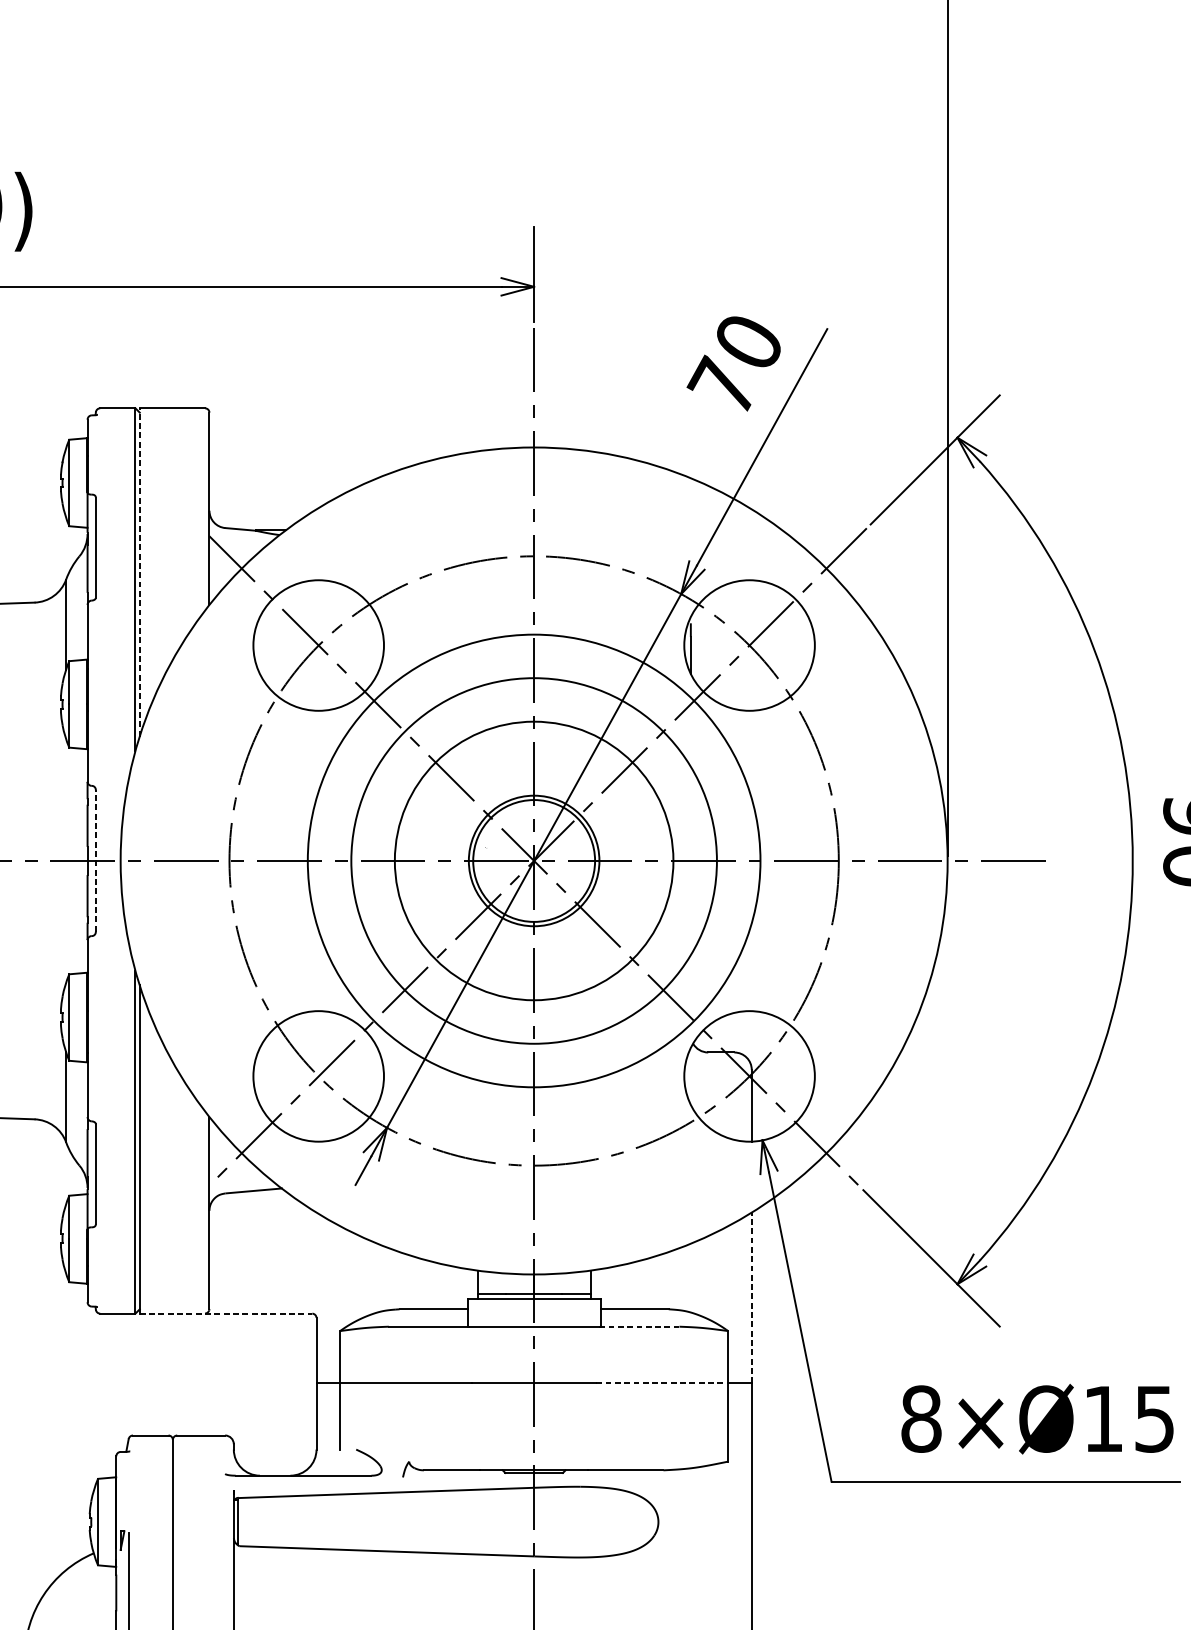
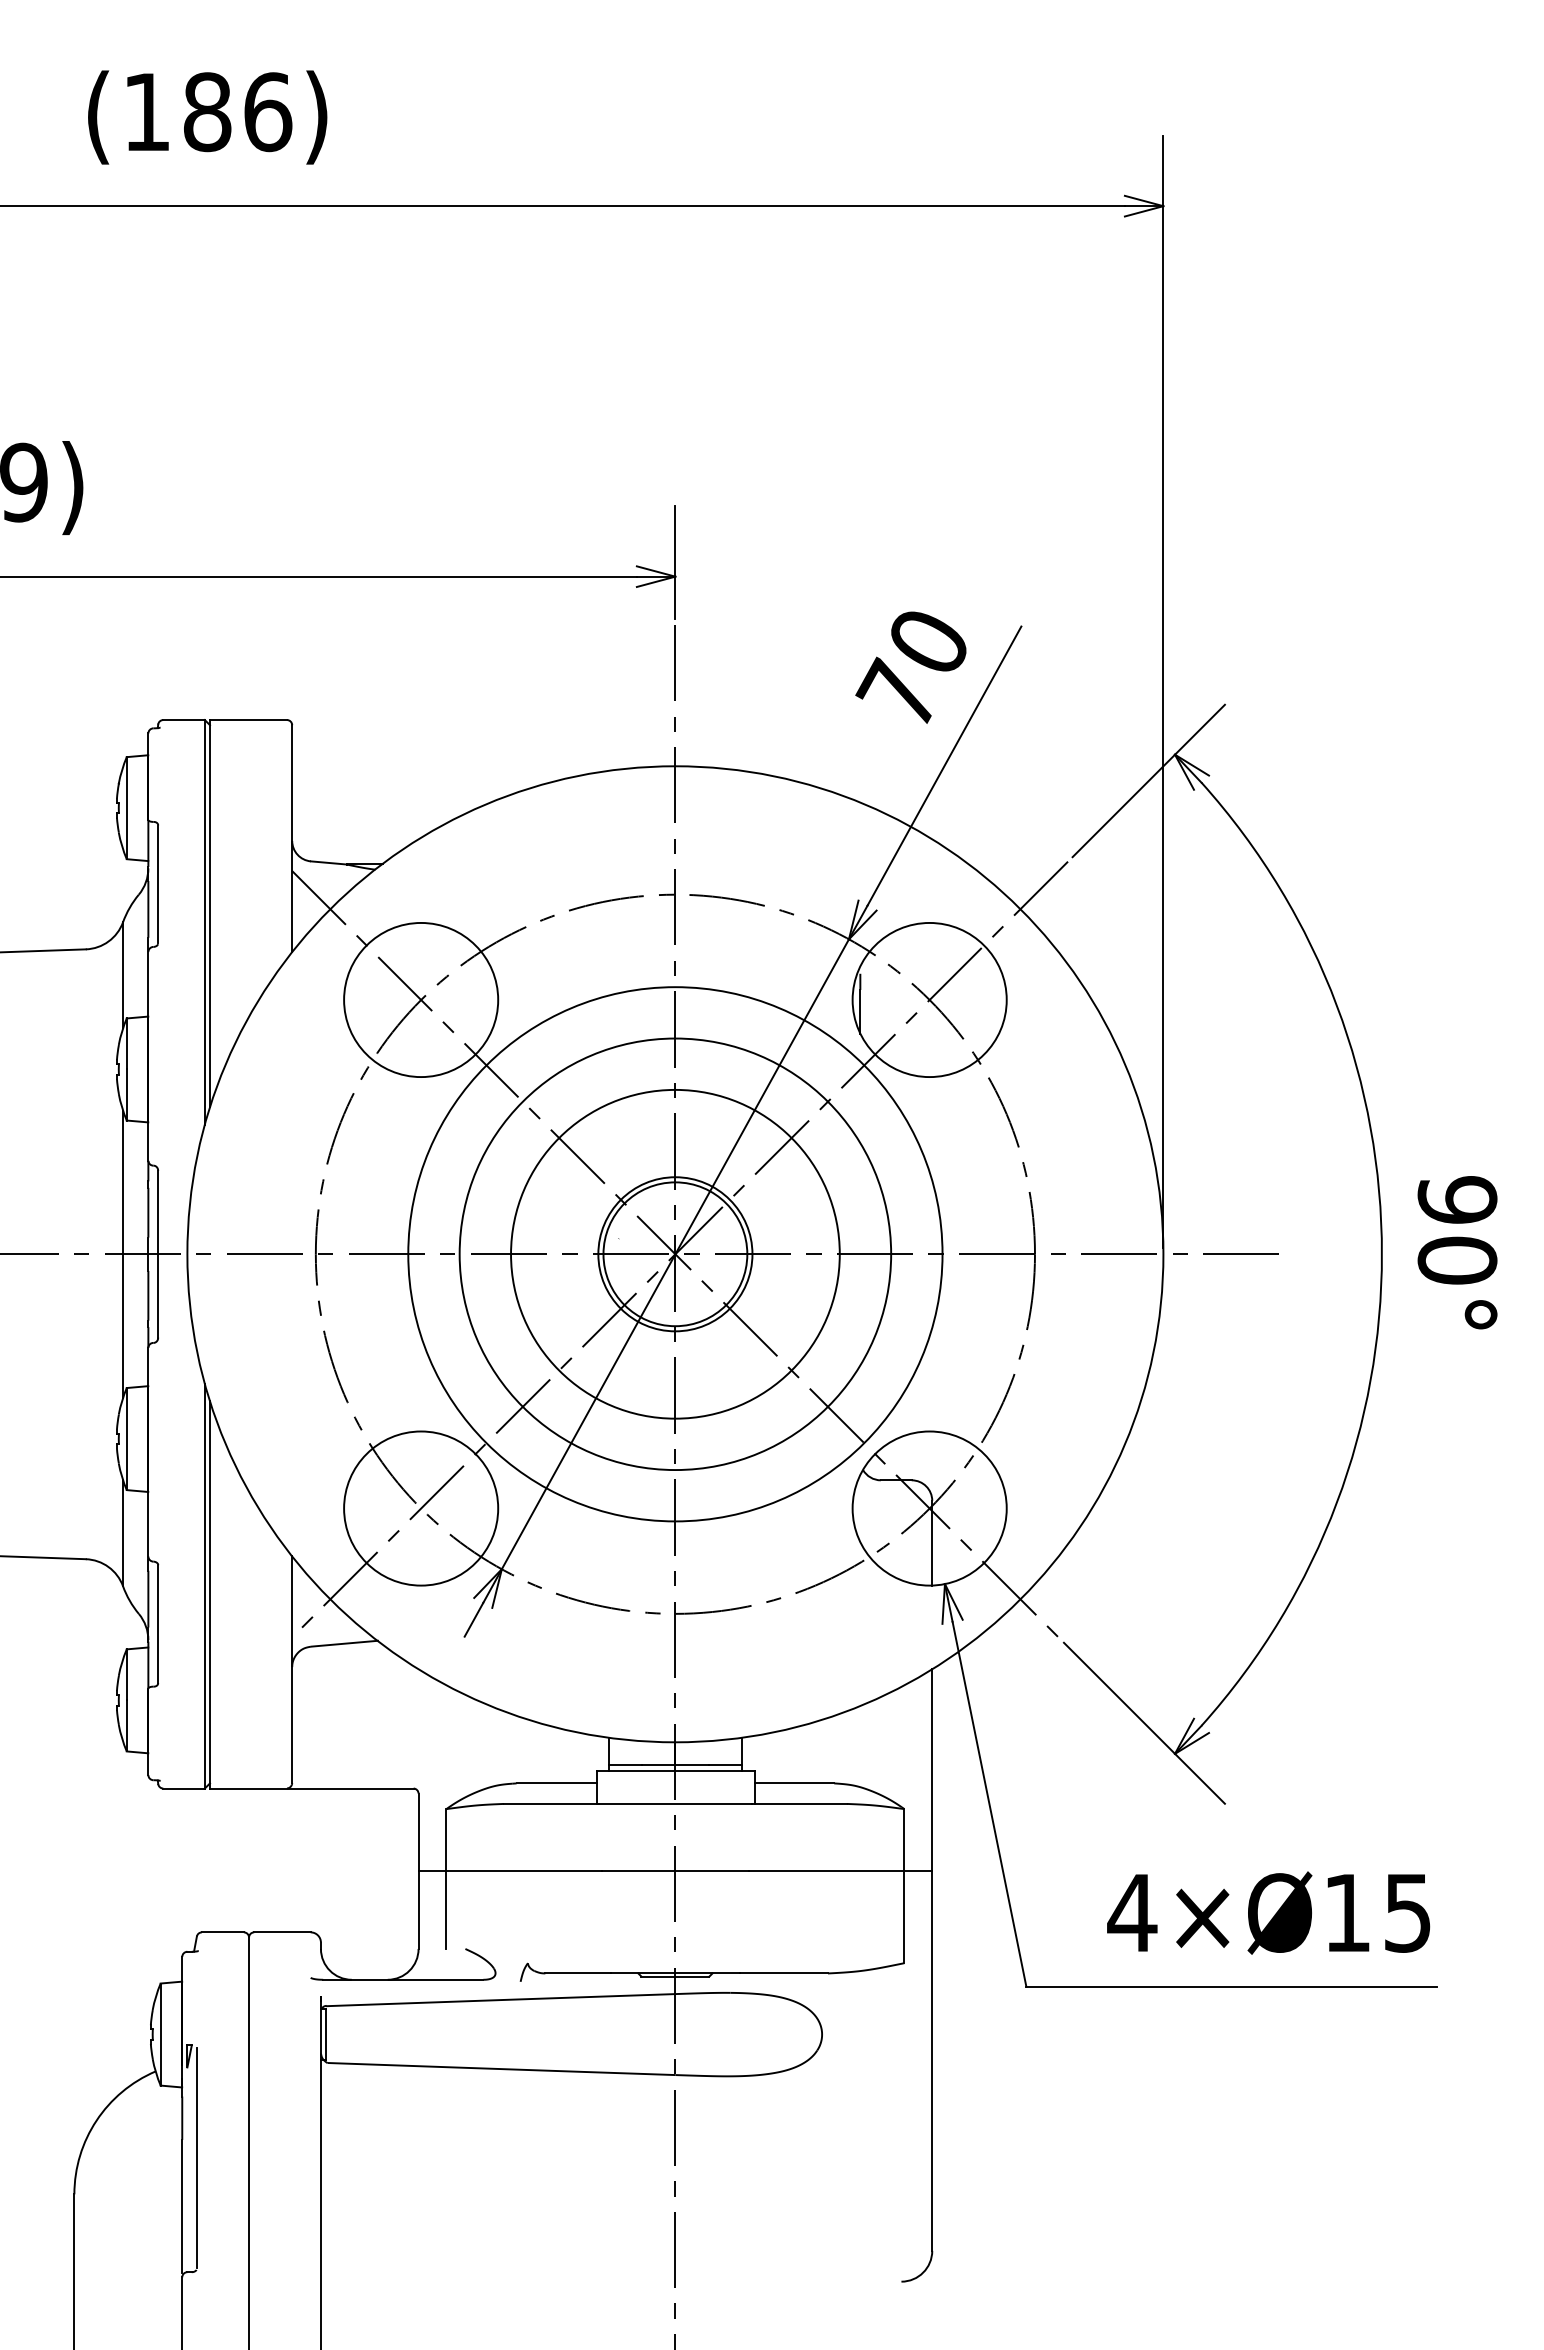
line: (140, 572) -> (210, 913), dashed -> solid
line: (96, 860) -> (158, 1253), dashed -> solid
line: (66, 861) -> (123, 1254), added
line: (751, 1297) -> (932, 1769), dashed -> solid
line: (225, 1313) -> (311, 1788), dashed -> solid
line: (640, 1326) -> (800, 1803), dashed -> solid
line: (662, 1383) -> (826, 1870), dashed -> solid
text: (921, 1418) -> (1132, 1912), 8×Ø15 -> 4×Ø15

